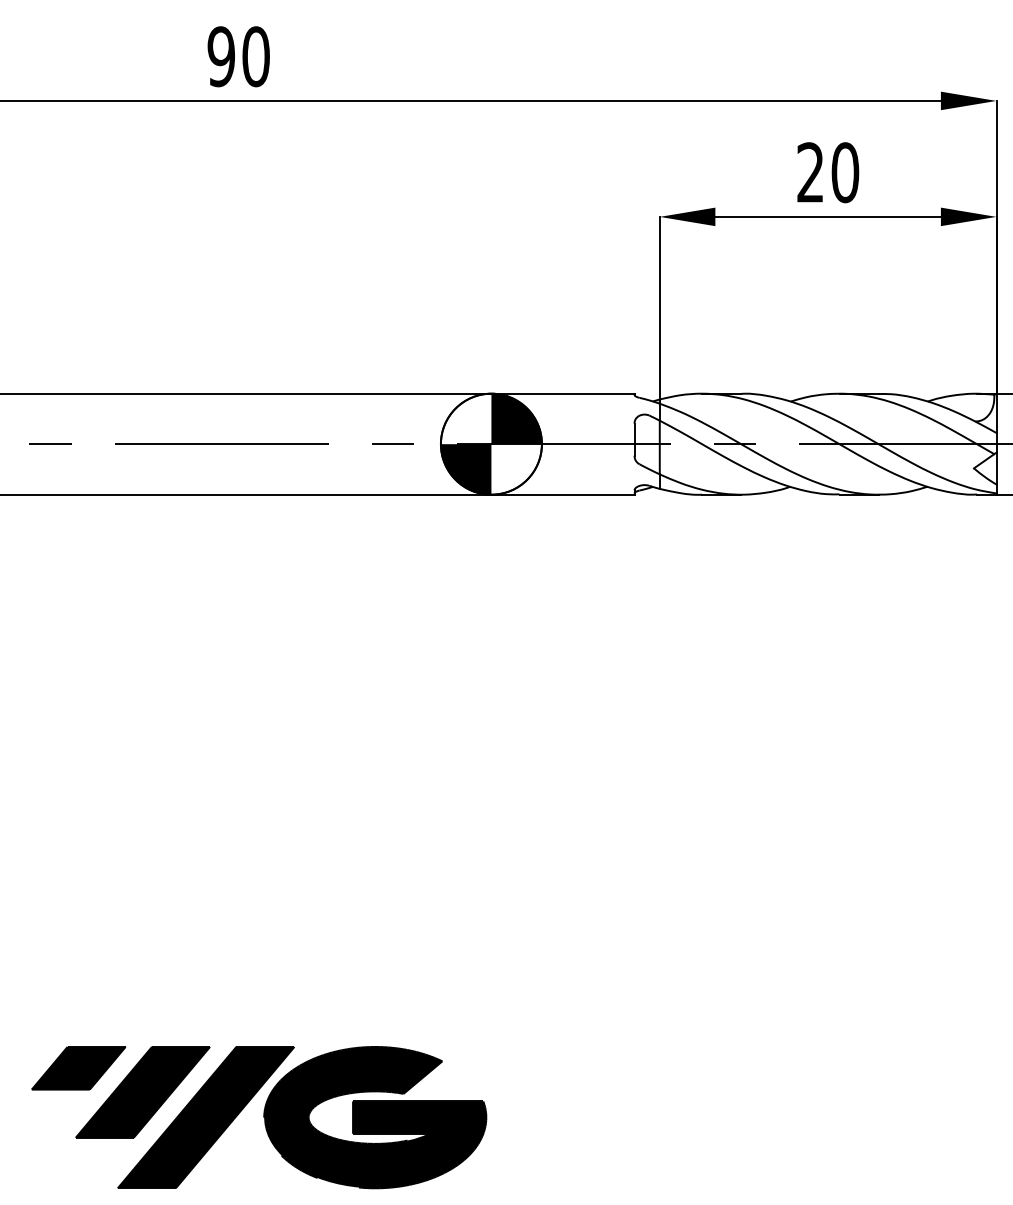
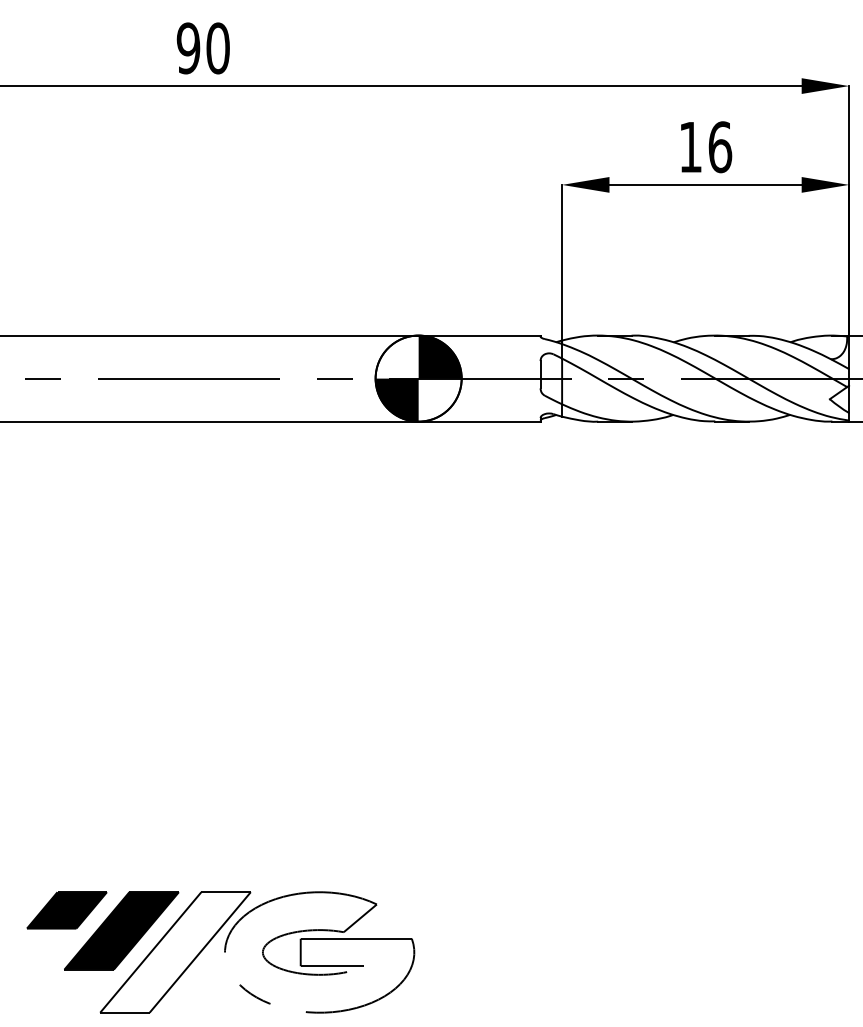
text: (828, 172) -> (705, 147), 20 -> 16
fill: (206, 1117) -> (175, 952), removed
fill: (375, 1117) -> (319, 952), removed

